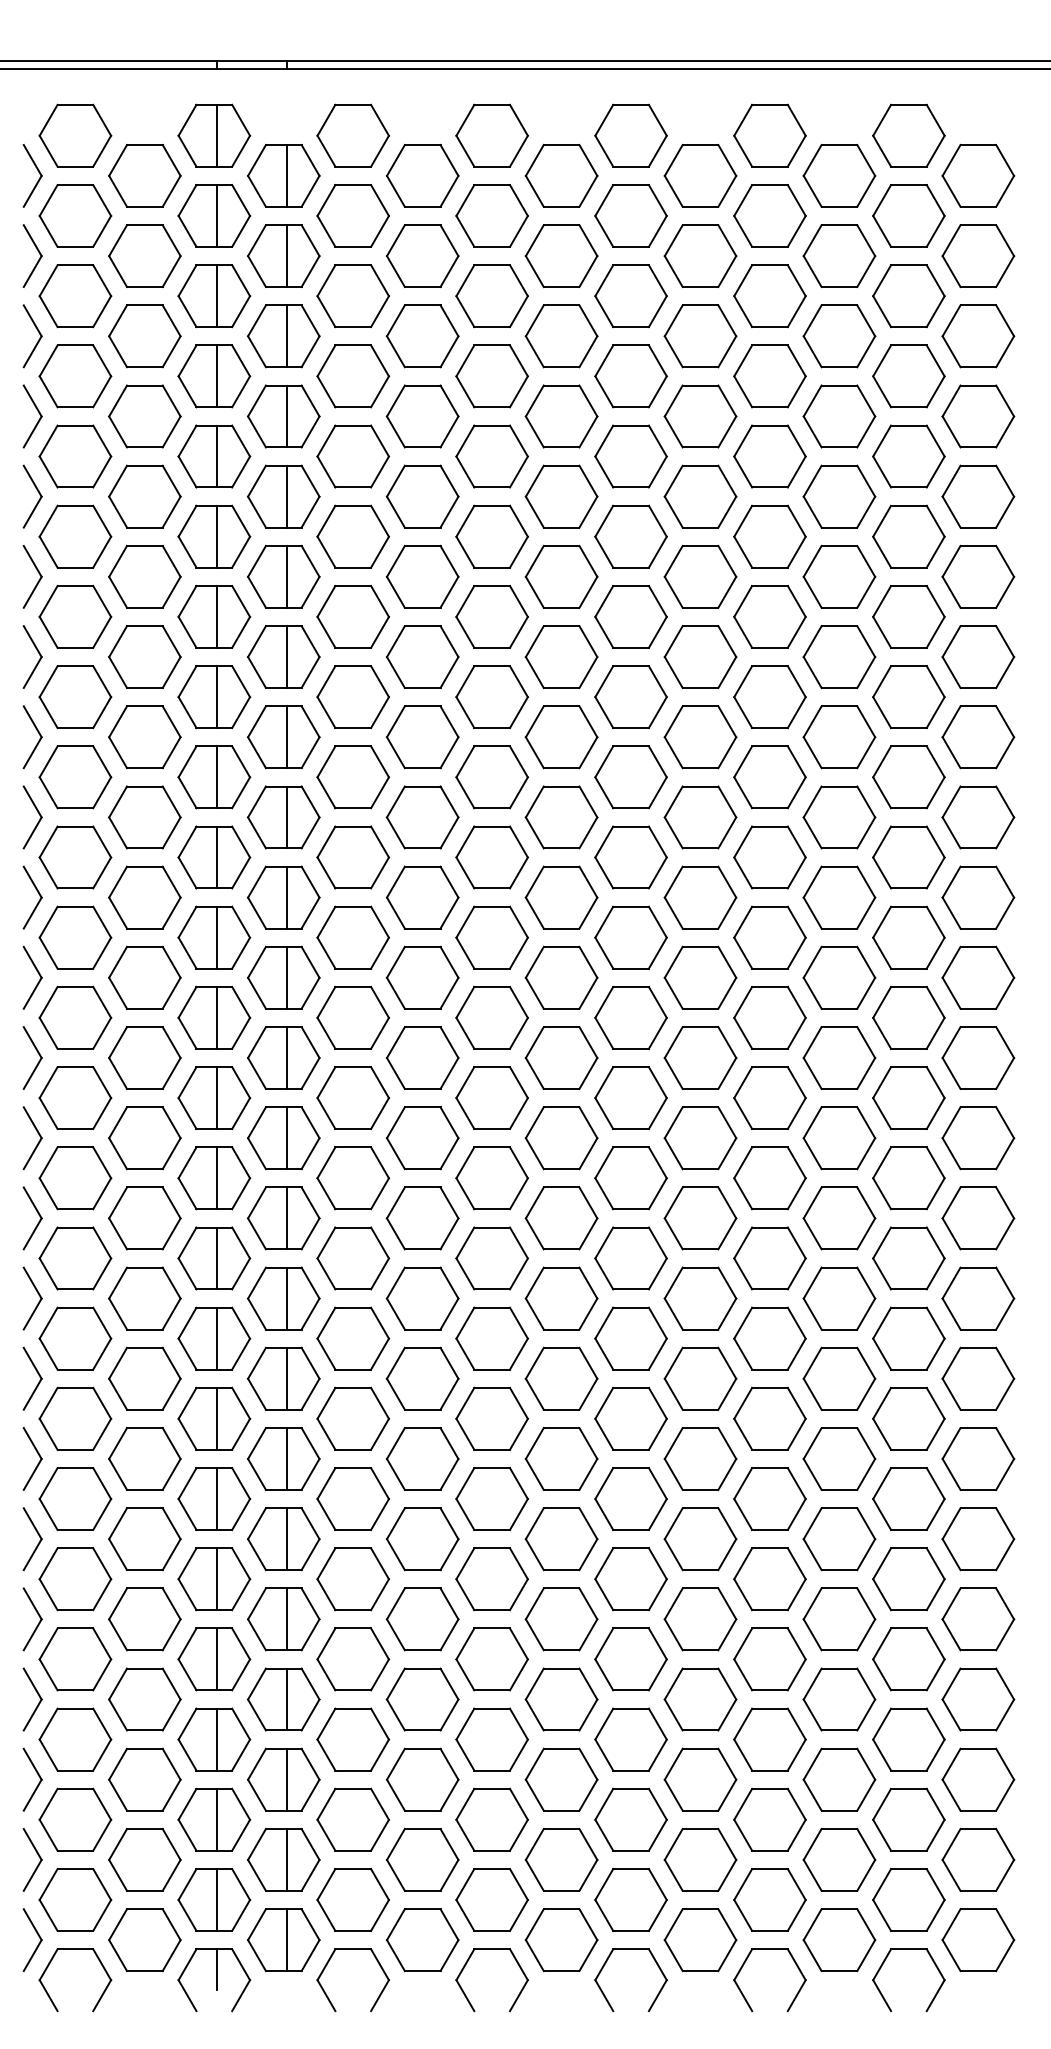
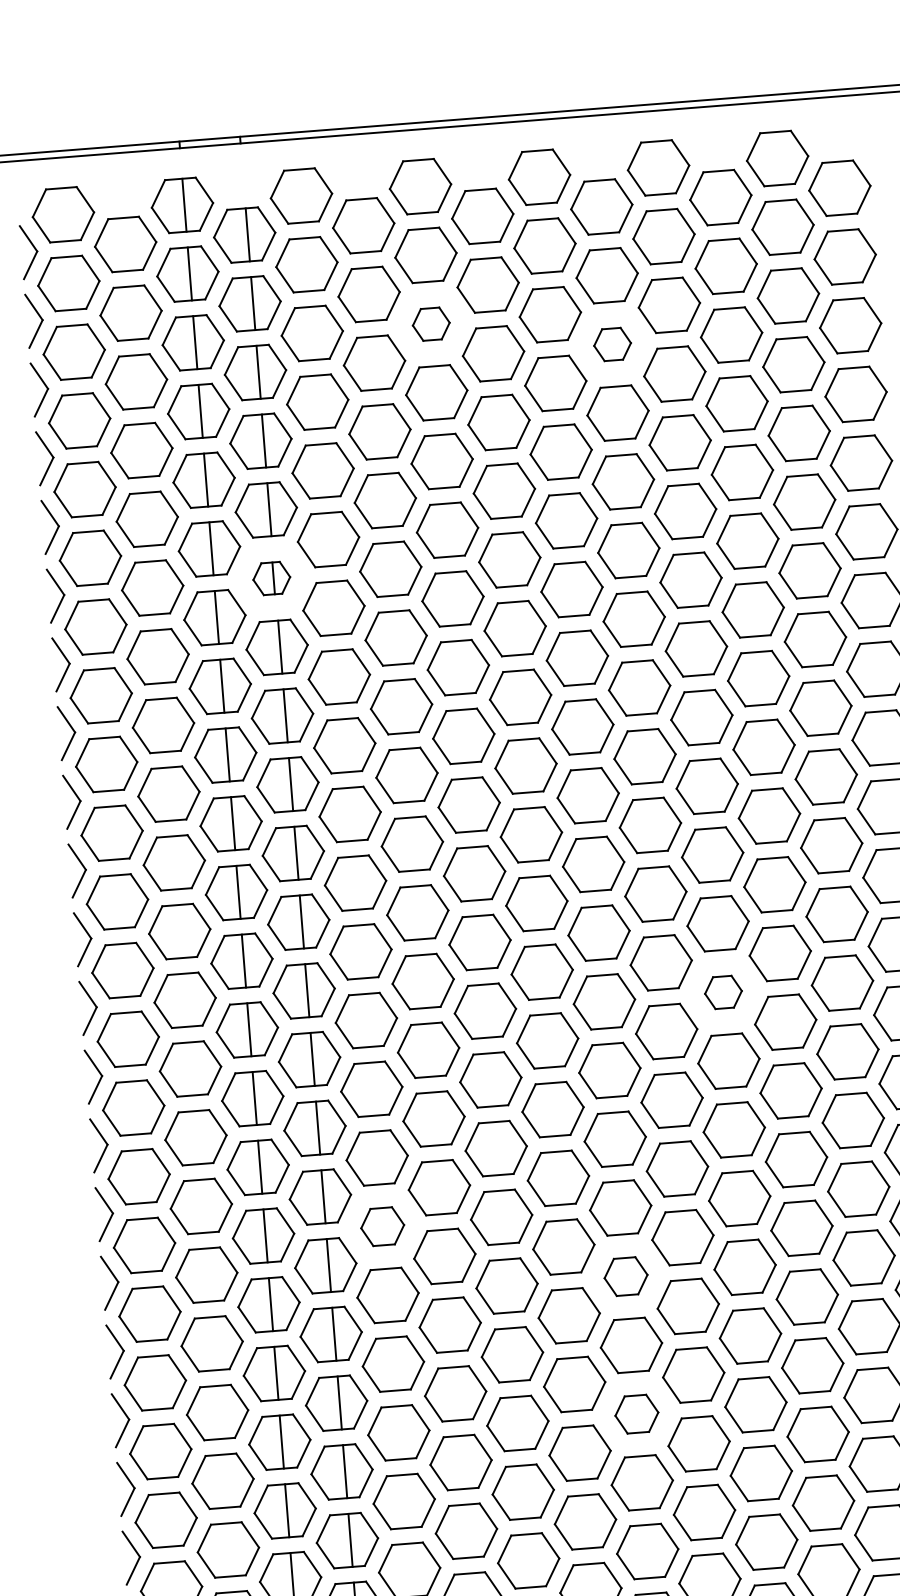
part: (491, 296) -> (430, 324), size x0.6
part: (700, 336) -> (612, 344), size x0.6
part: (283, 576) -> (271, 578), size x0.6
part: (769, 1097) -> (723, 992), size x0.6
part: (353, 1338) -> (382, 1226), size x0.7
part: (630, 1418) -> (625, 1276), size x0.7
part: (630, 1579) -> (636, 1414), size x0.7

